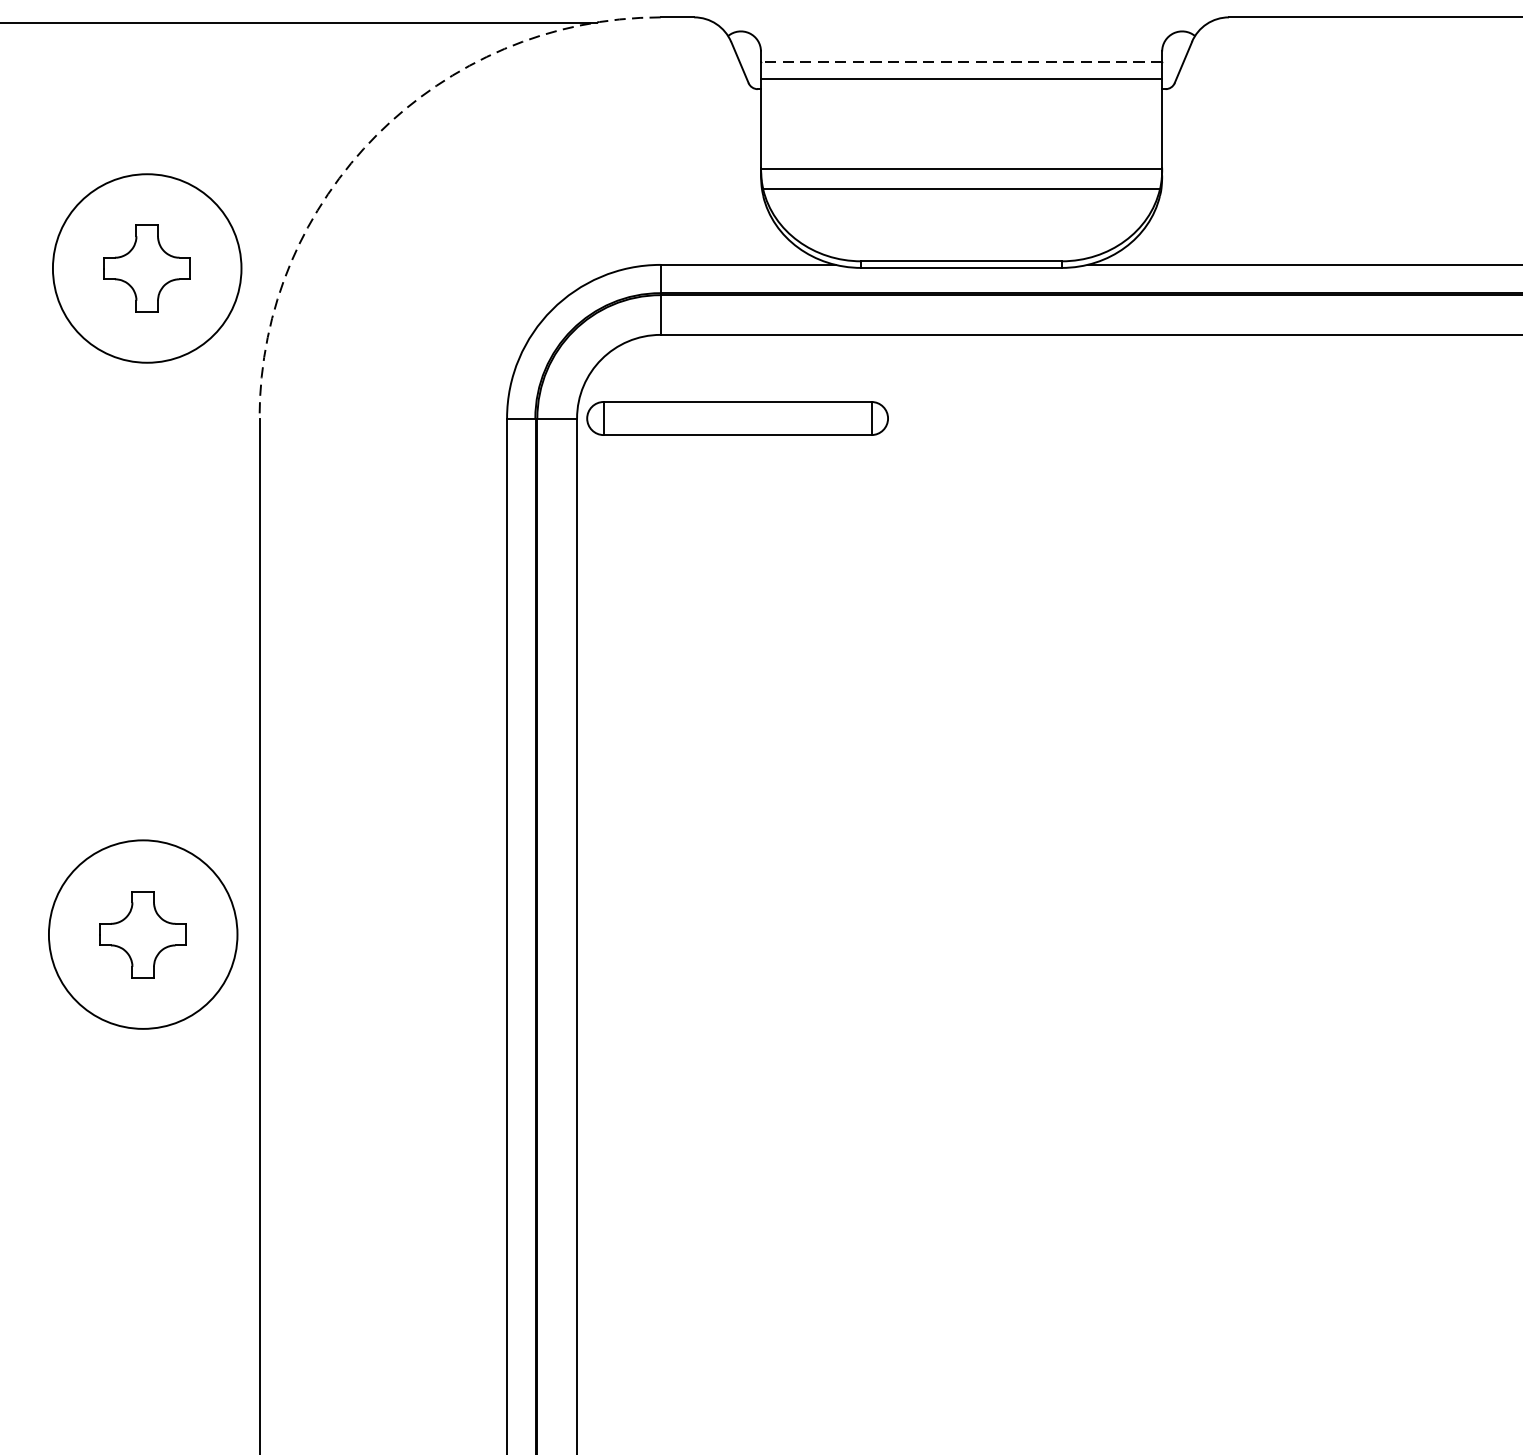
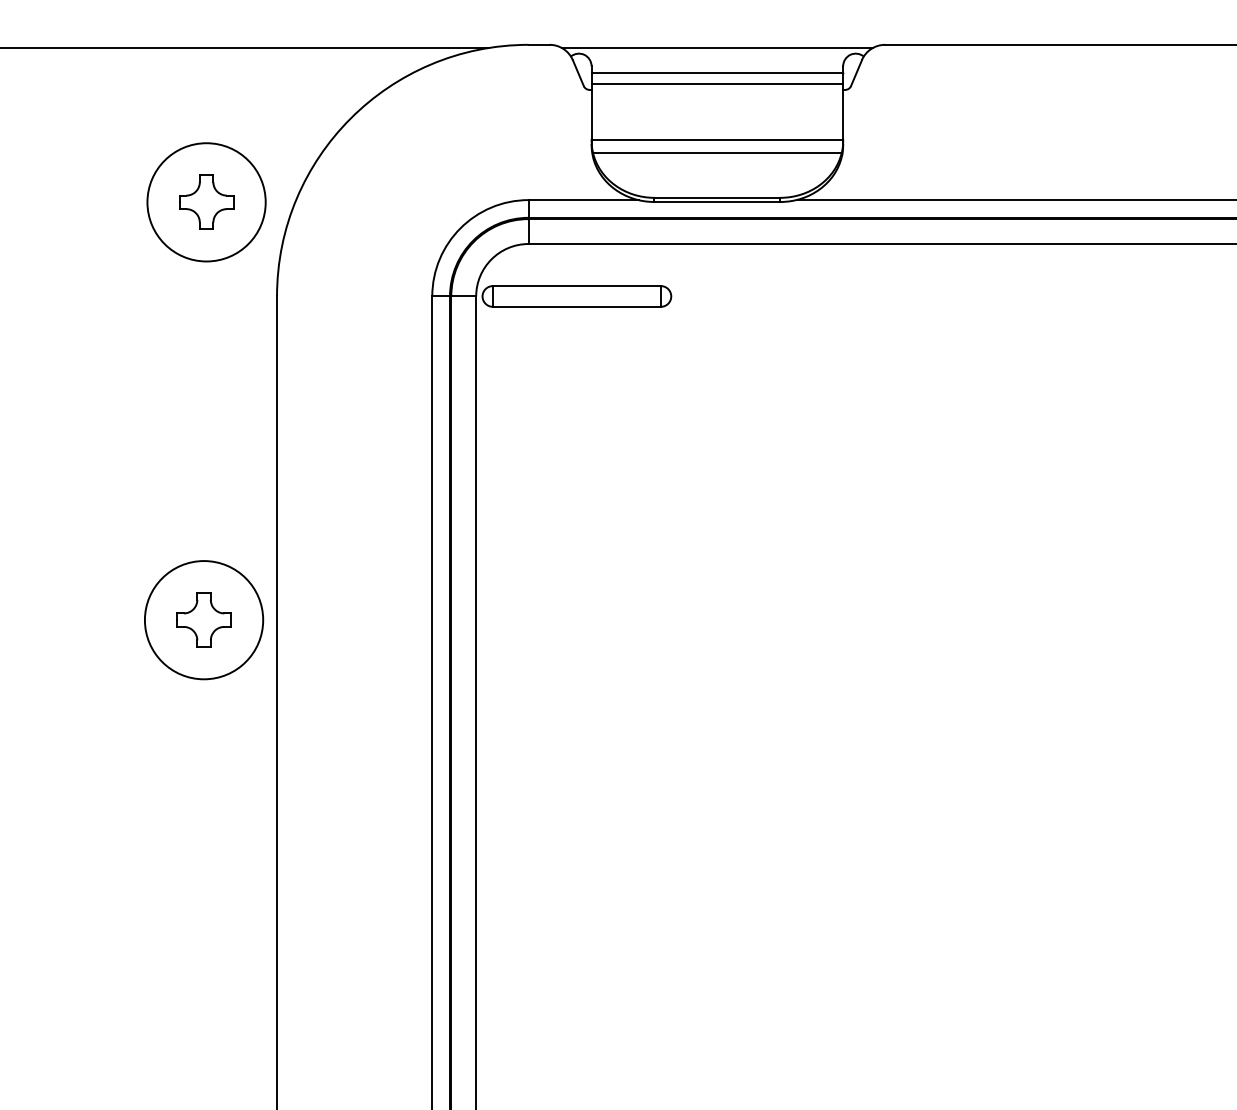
line: (960, 23) -> (716, 48), added
line: (961, 61) -> (717, 72), dashed -> solid
arc: (376, 134) -> (350, 118), dashed -> solid

